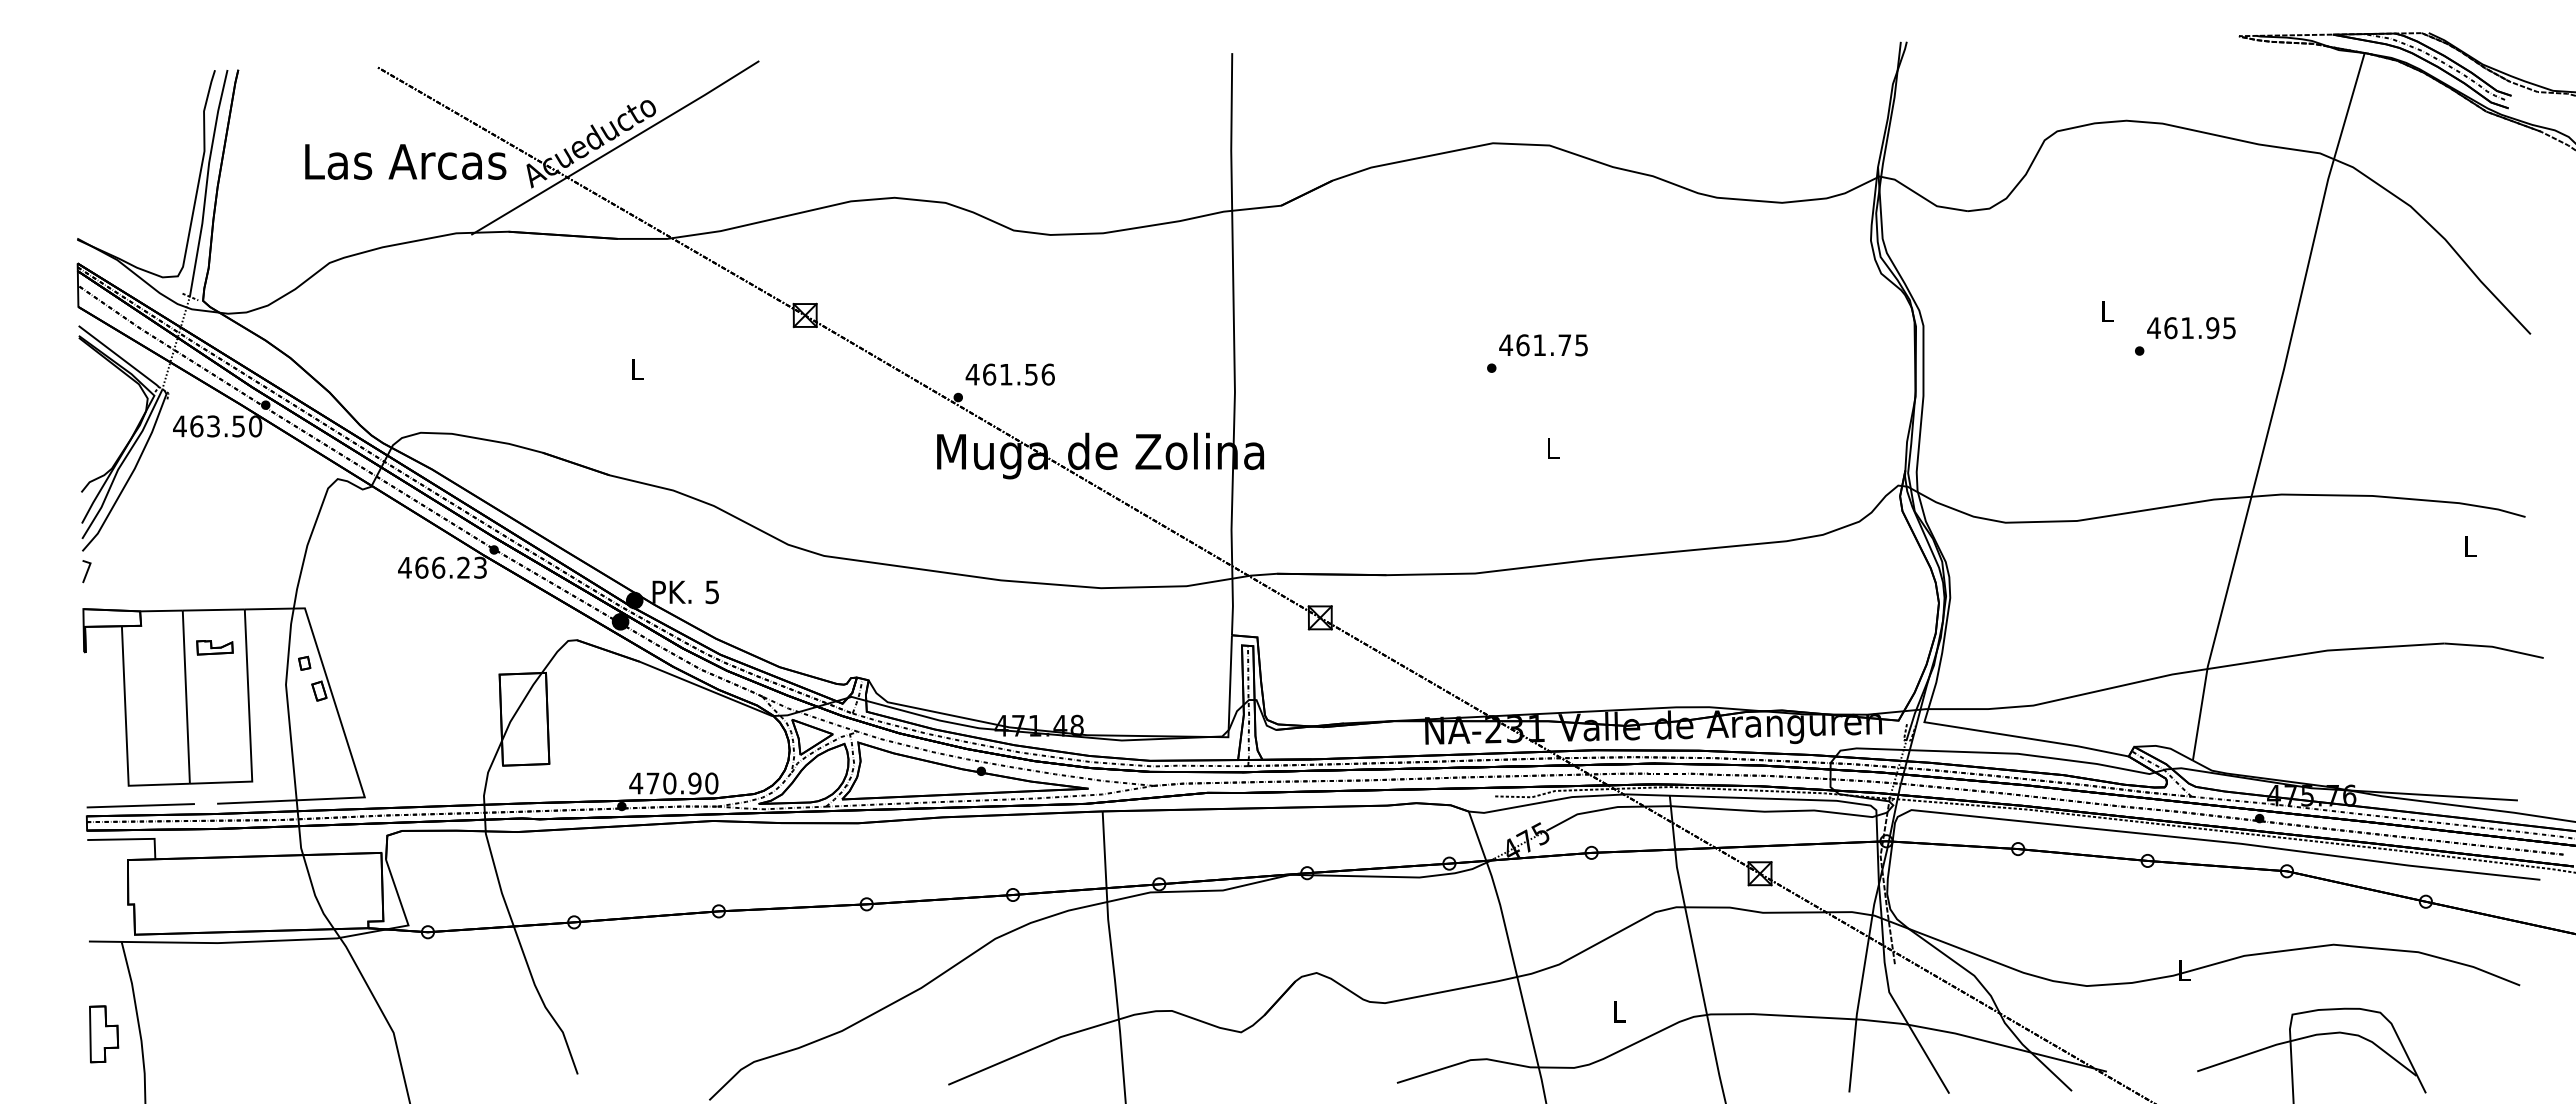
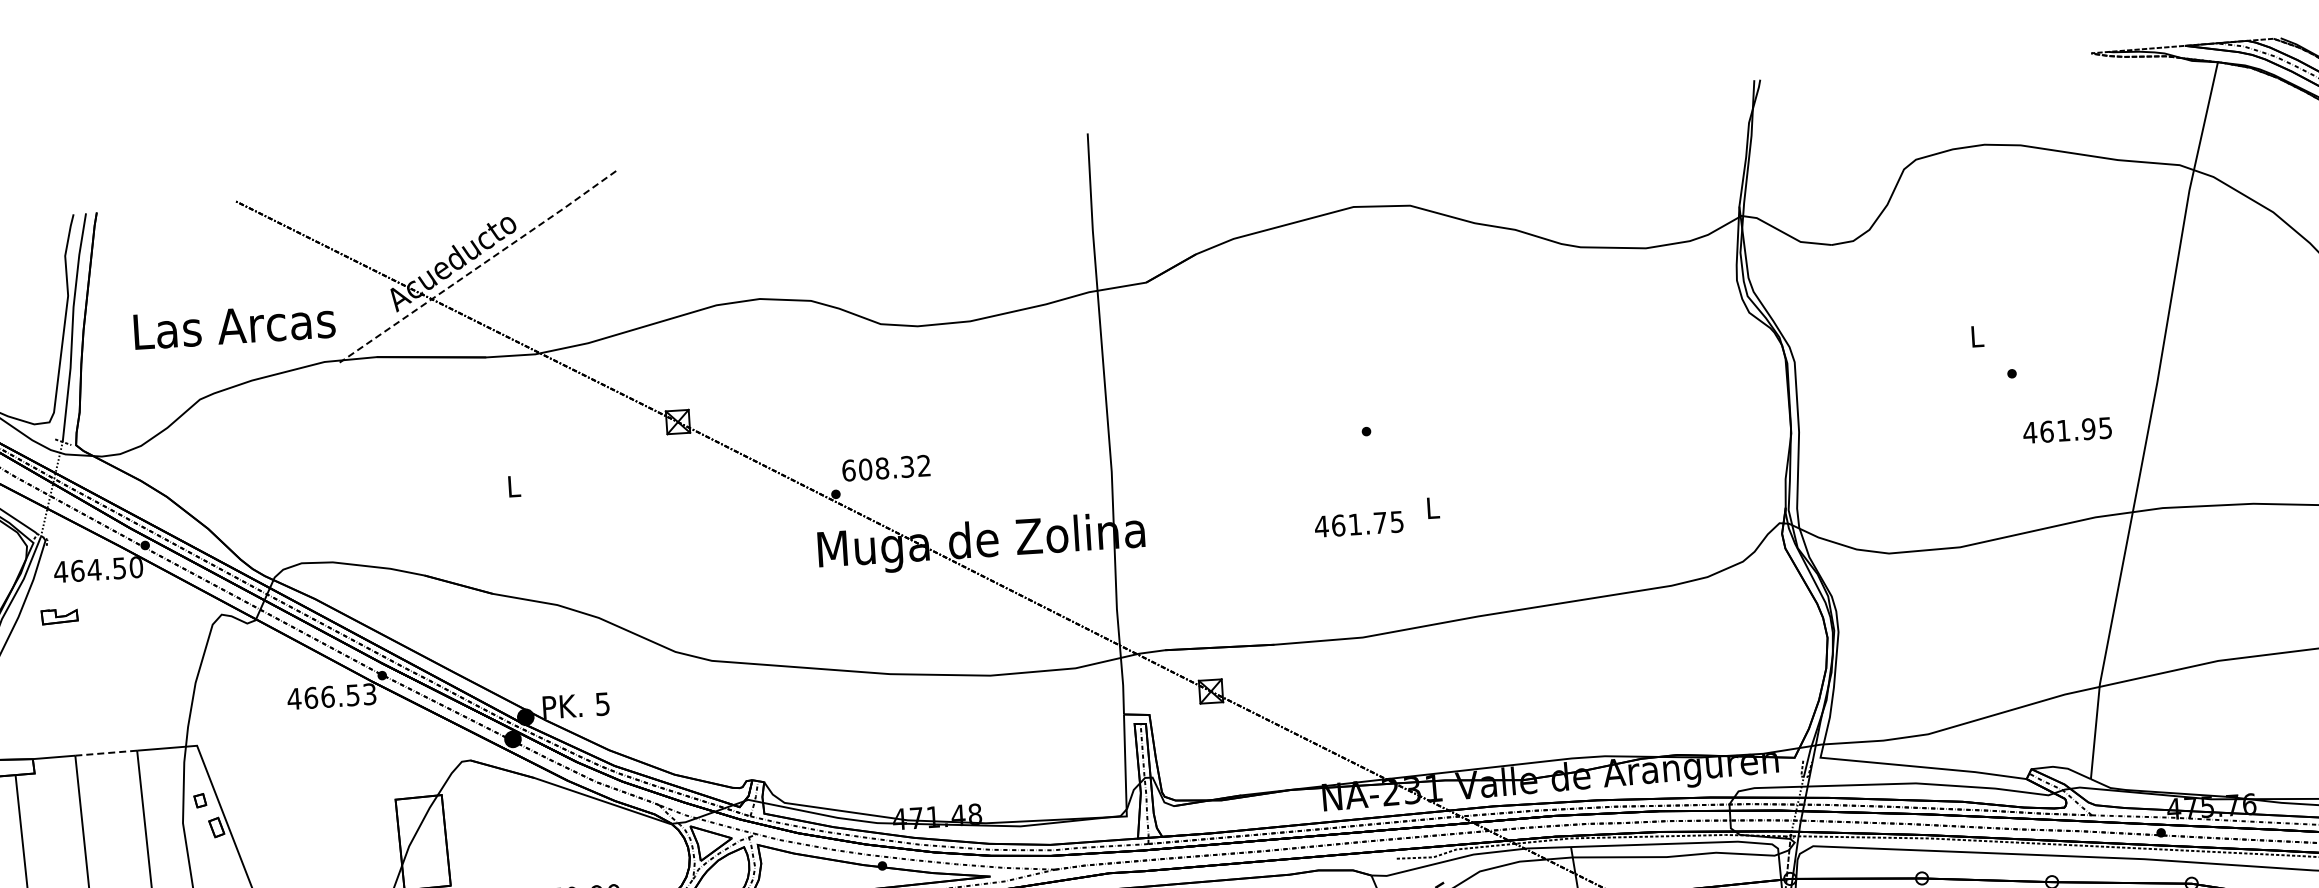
line: (615, 148) -> (478, 267), solid -> dashed
text: (405, 161) -> (234, 325), moved
text: (2191, 328) -> (2067, 430), moved
text: (1543, 345) -> (1359, 524), moved
text: (1009, 374) -> (885, 468), 461.56 -> 608.32
text: (213, 426) -> (94, 570), 463.50 -> 464.50
text: (463, 567) -> (352, 695), 466.23 -> 466.53
line: (214, 610) -> (106, 753), solid -> dashed
part: (214, 647) -> (59, 616), moved

